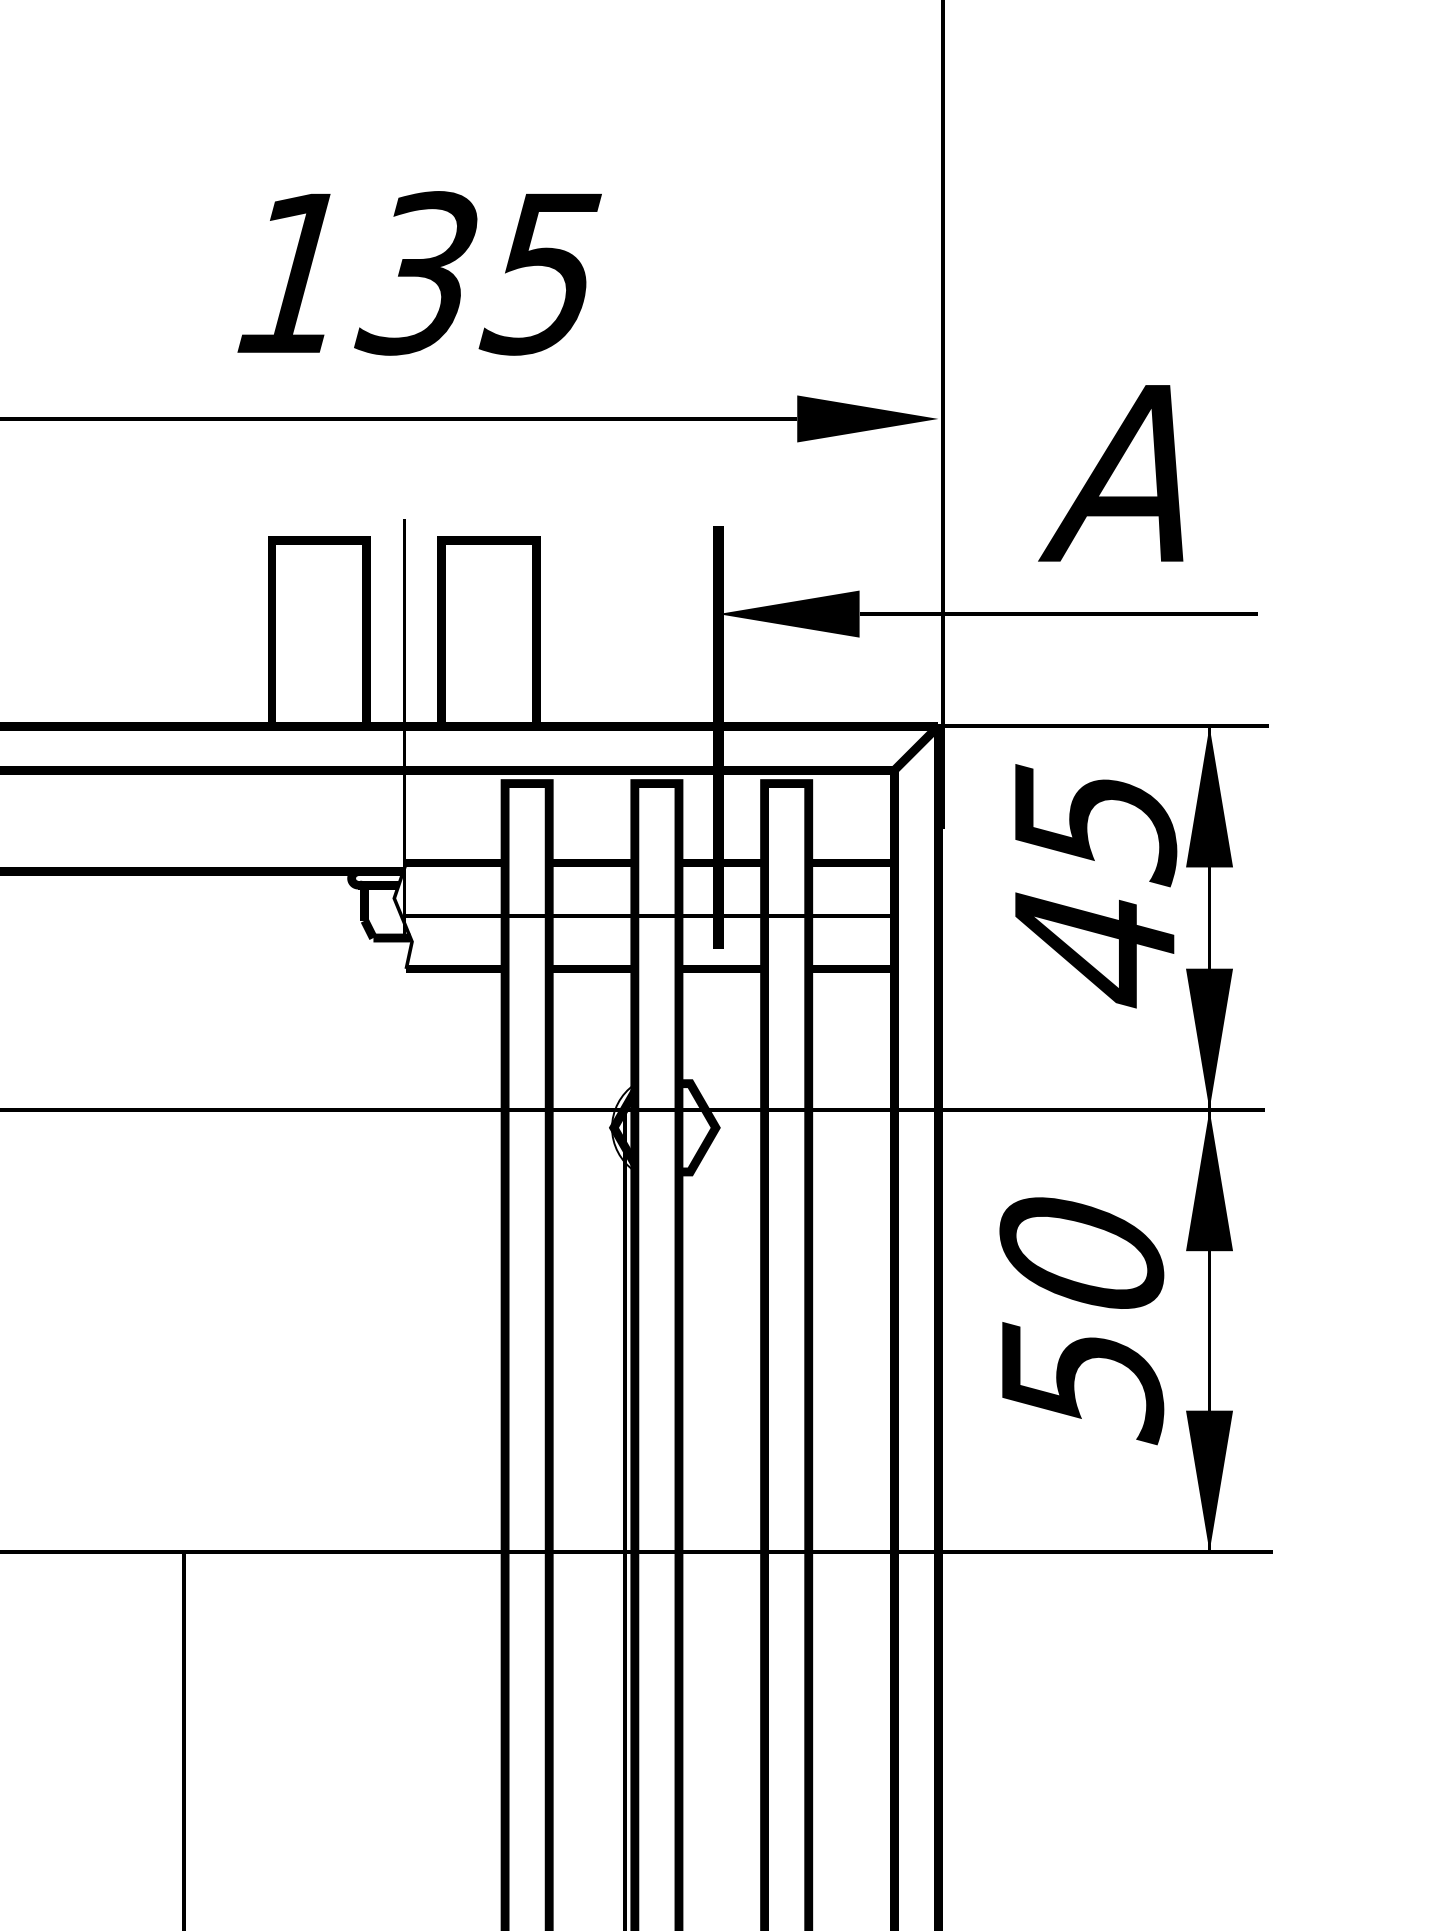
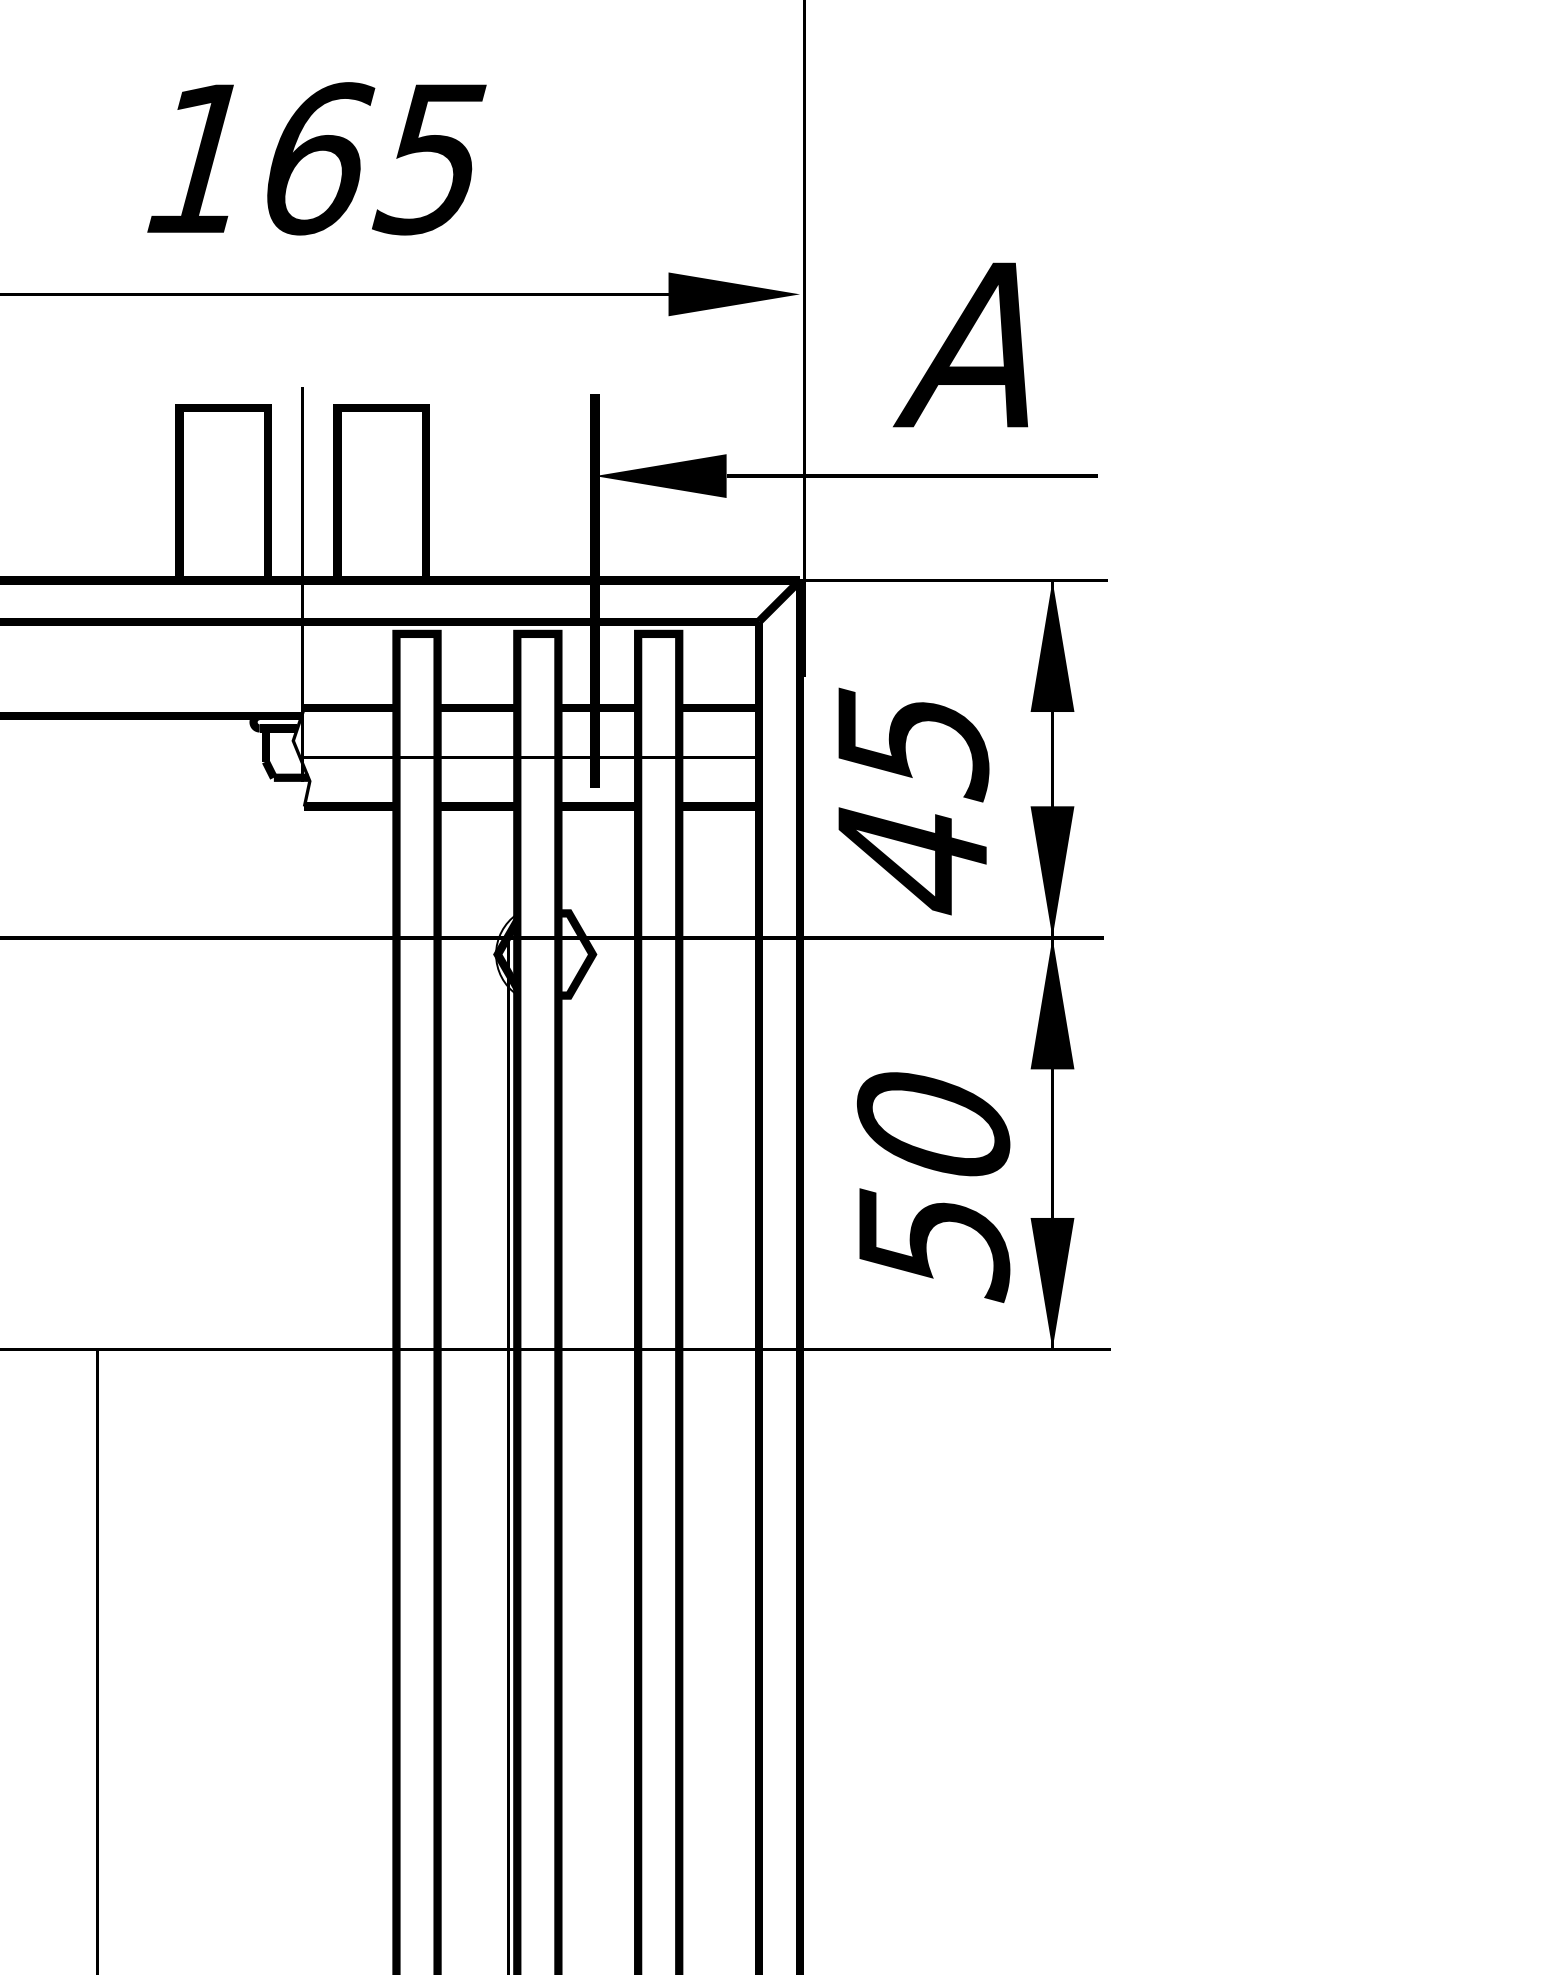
text: (418, 273) -> (315, 158), 135 -> 165
text: (1095, 886) -> (913, 801), moved
text: (1081, 1321) -> (933, 1187), moved

